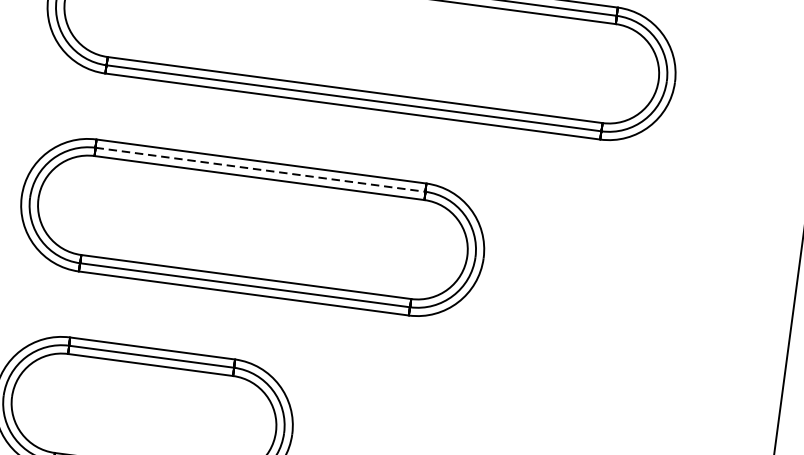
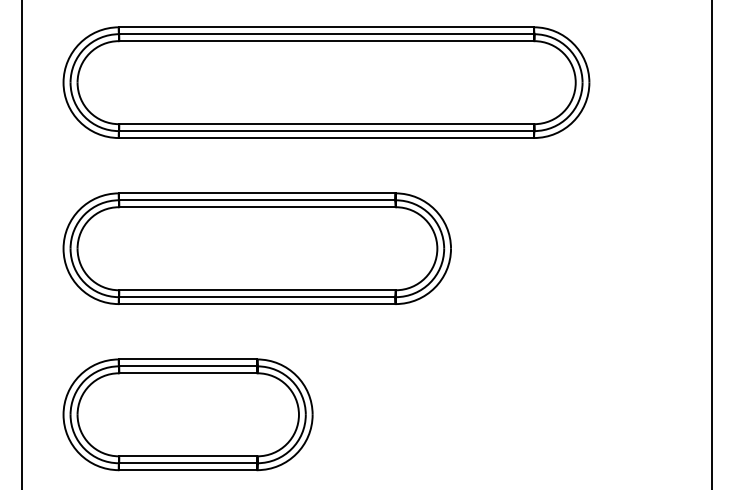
line: (260, 170) -> (257, 200), dashed -> solid

